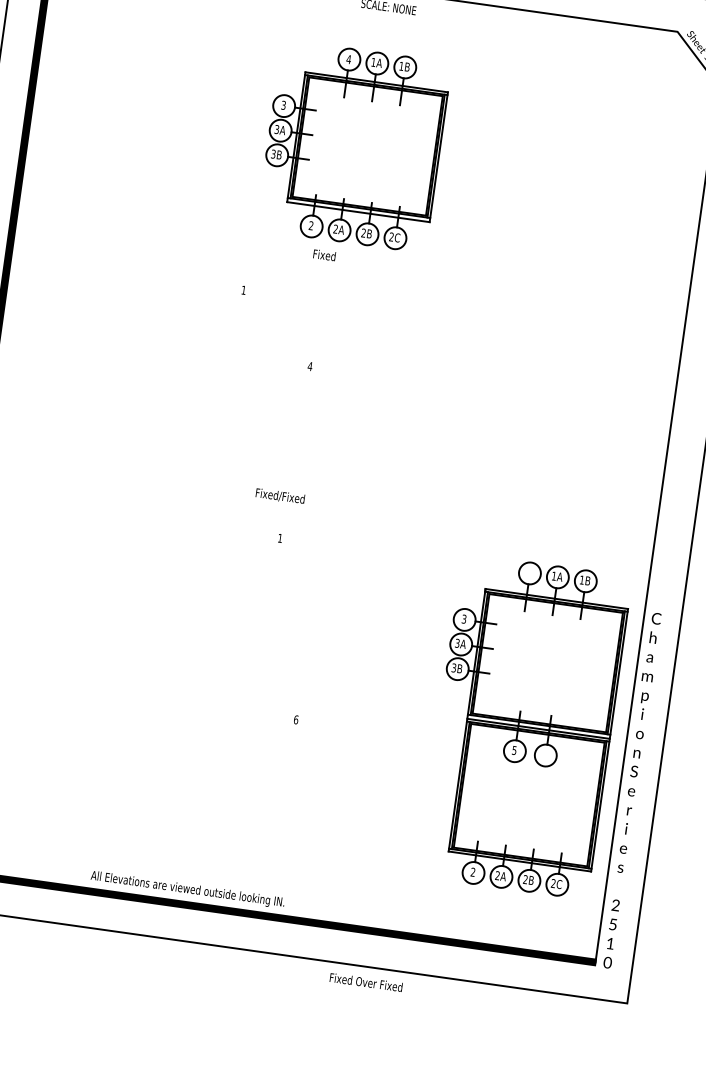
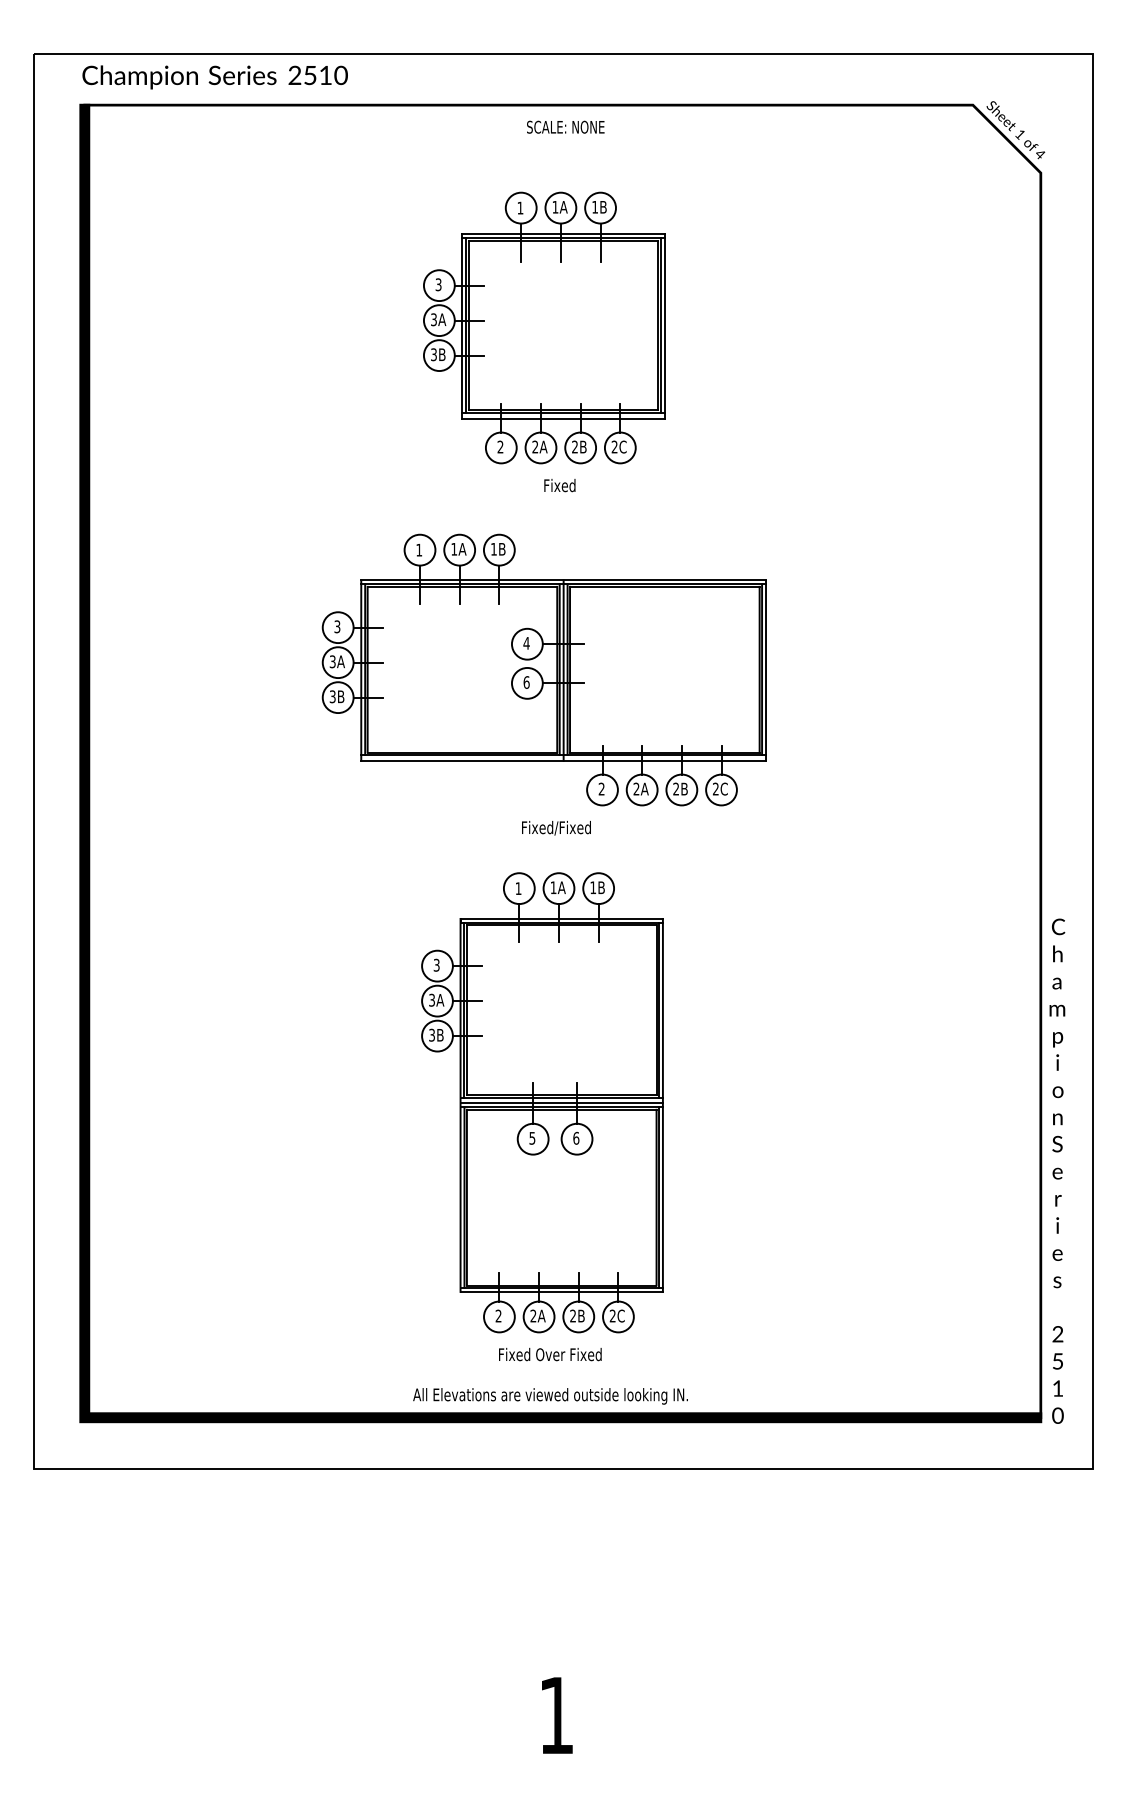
text: (348, 59) -> (520, 207), 4 -> 1
text: (324, 255) -> (559, 485), moved
part: (319, 386) -> (543, 669), added
text: (280, 496) -> (556, 828), moved
part: (525, 726) -> (542, 1102), moved
text: (187, 889) -> (550, 1396), moved
text: (366, 982) -> (550, 1354), moved

